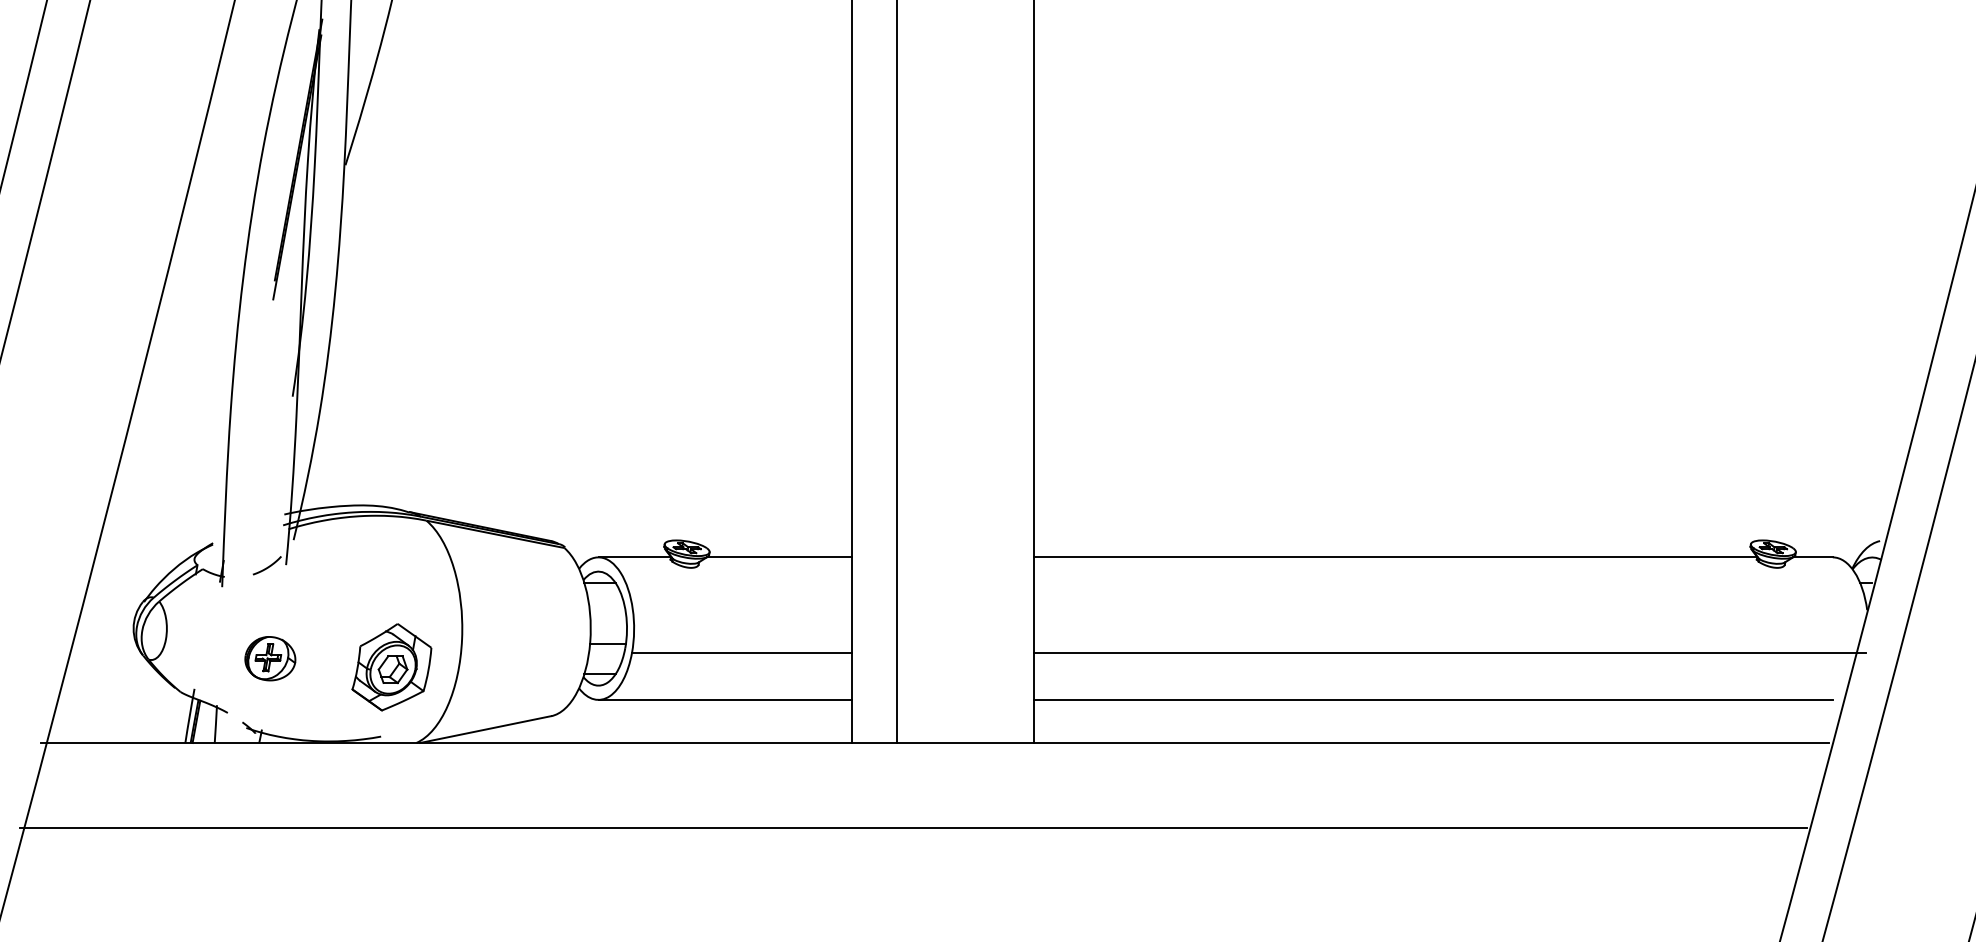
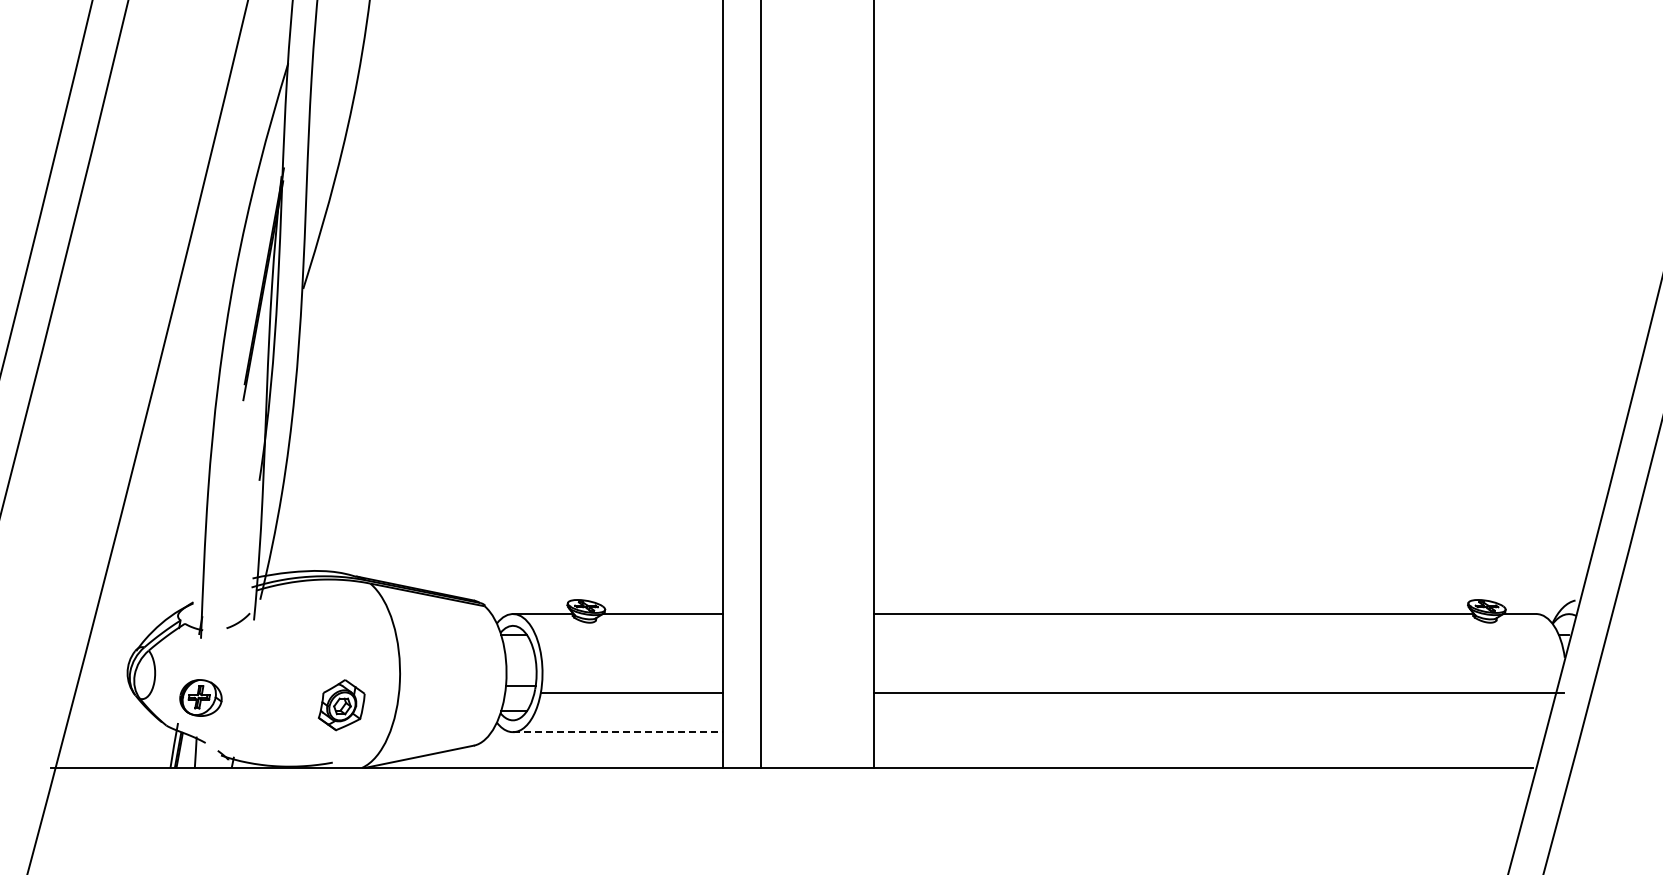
part: (269, 658) -> (200, 697), moved
part: (391, 666) -> (341, 704), size x0.7
line: (724, 700) -> (617, 732), solid -> dashed
line: (1433, 700) -> (1205, 732), removed
line: (912, 828) -> (773, 838), removed

